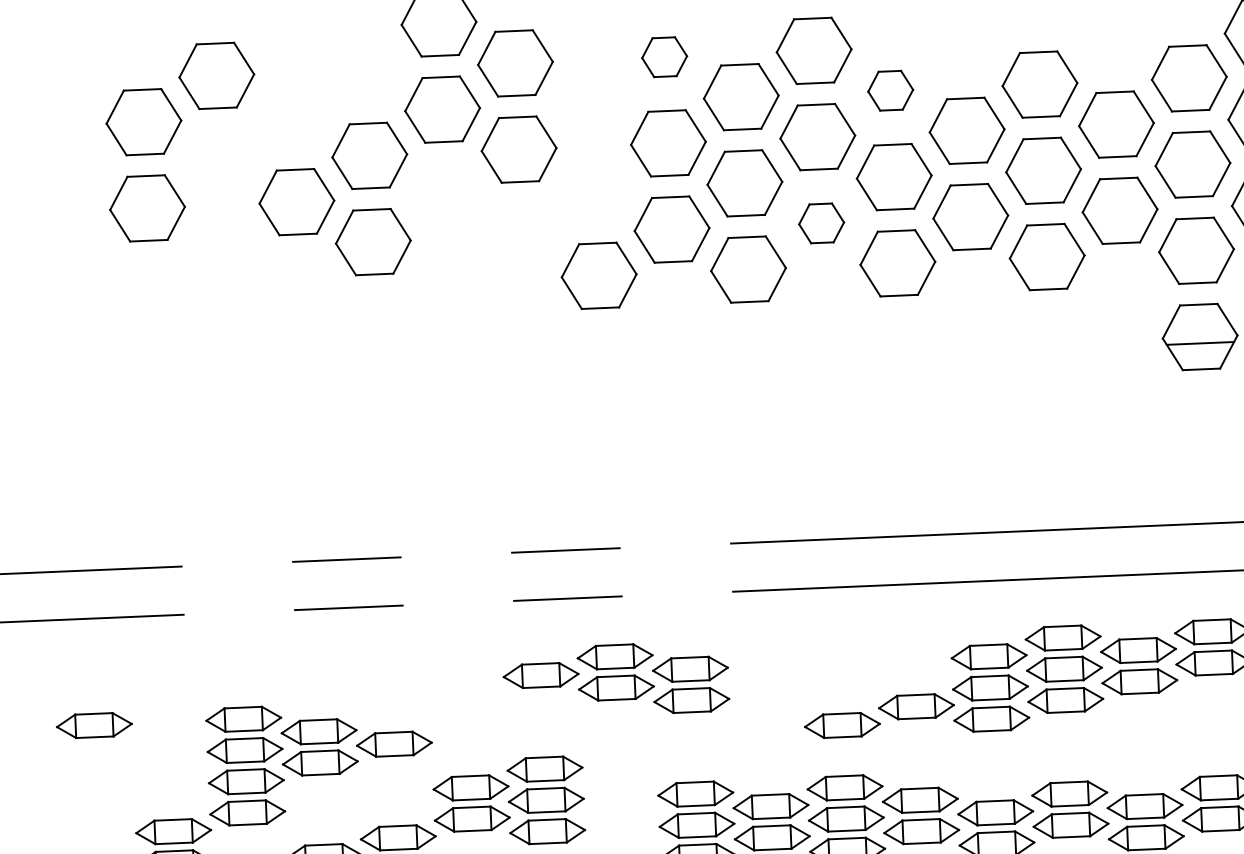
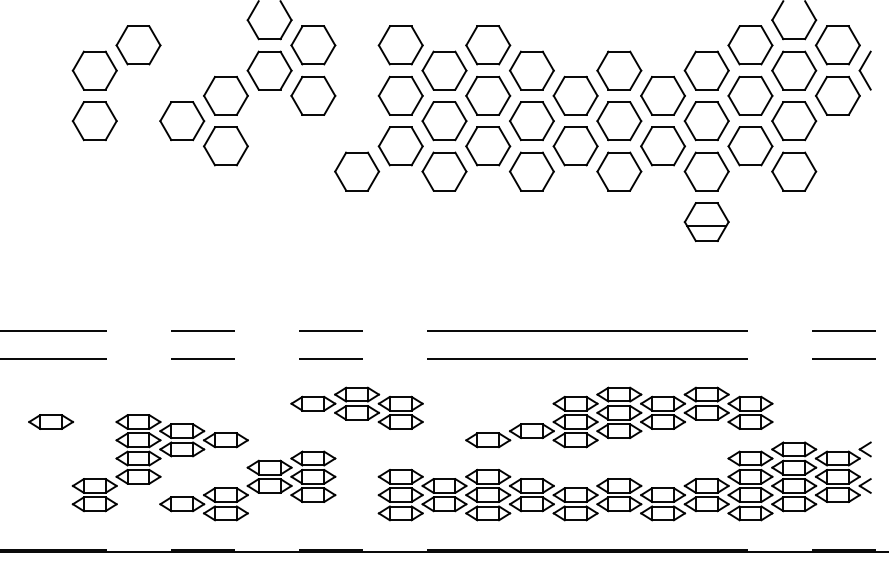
part: (664, 57) -> (400, 45), size x1.67
part: (889, 90) -> (531, 70), size x1.67
part: (821, 223) -> (488, 146), size x1.67

